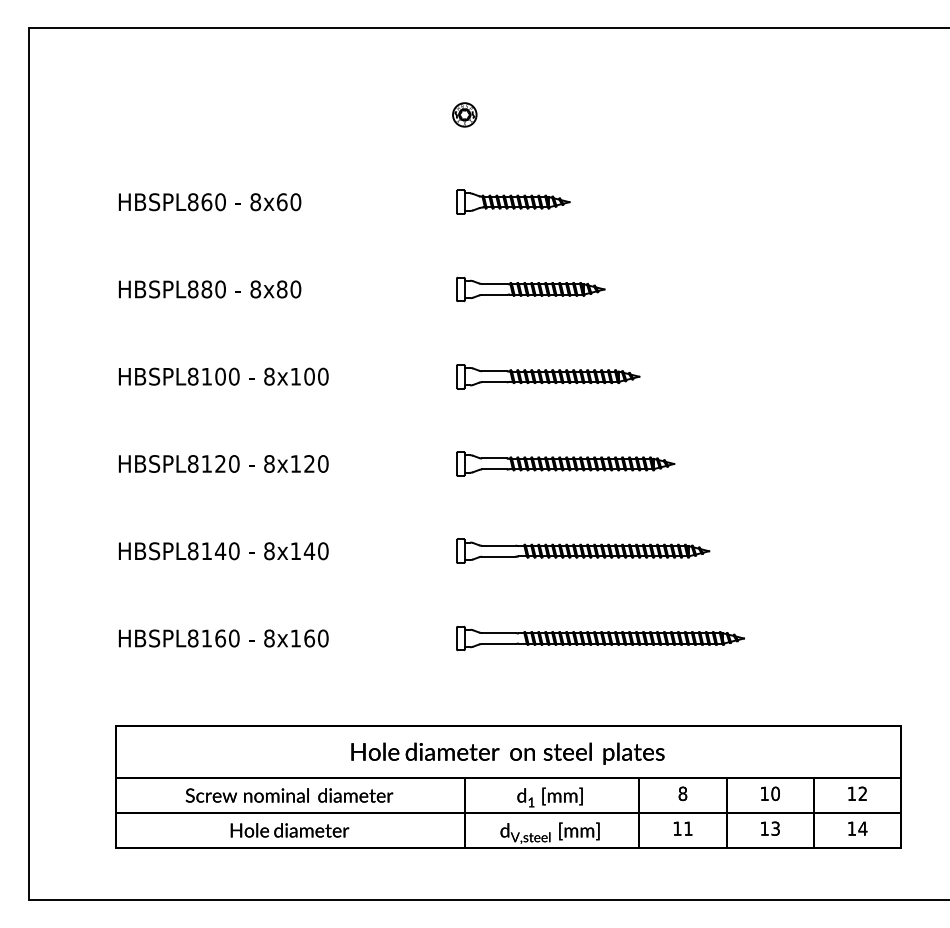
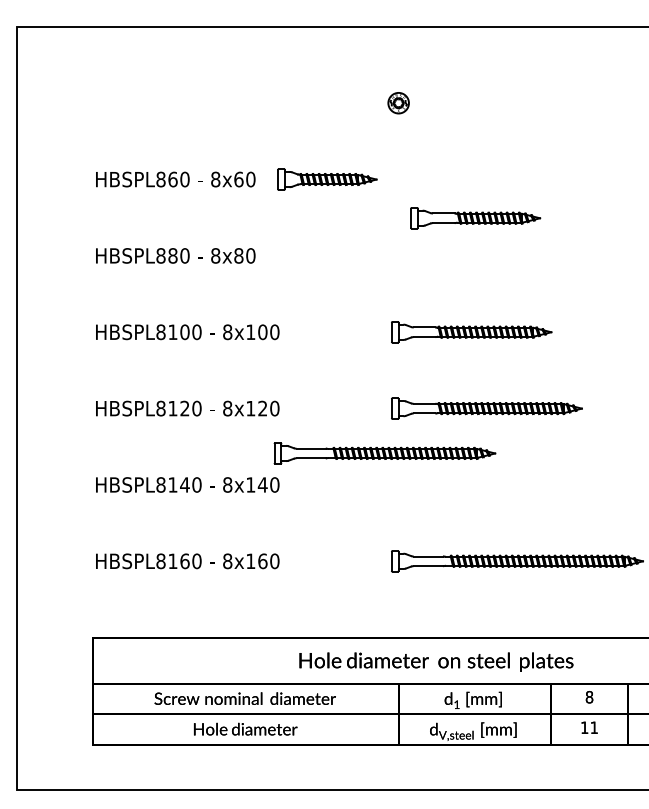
part: (513, 201) -> (327, 178), moved
part: (530, 288) -> (475, 217), moved
part: (583, 550) -> (385, 452), moved

